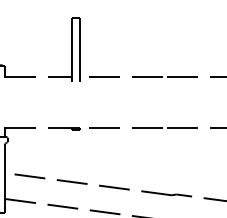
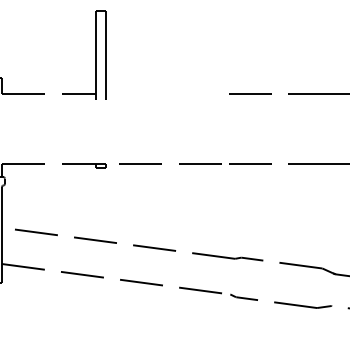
line: (119, 77) -> (161, 93), removed

